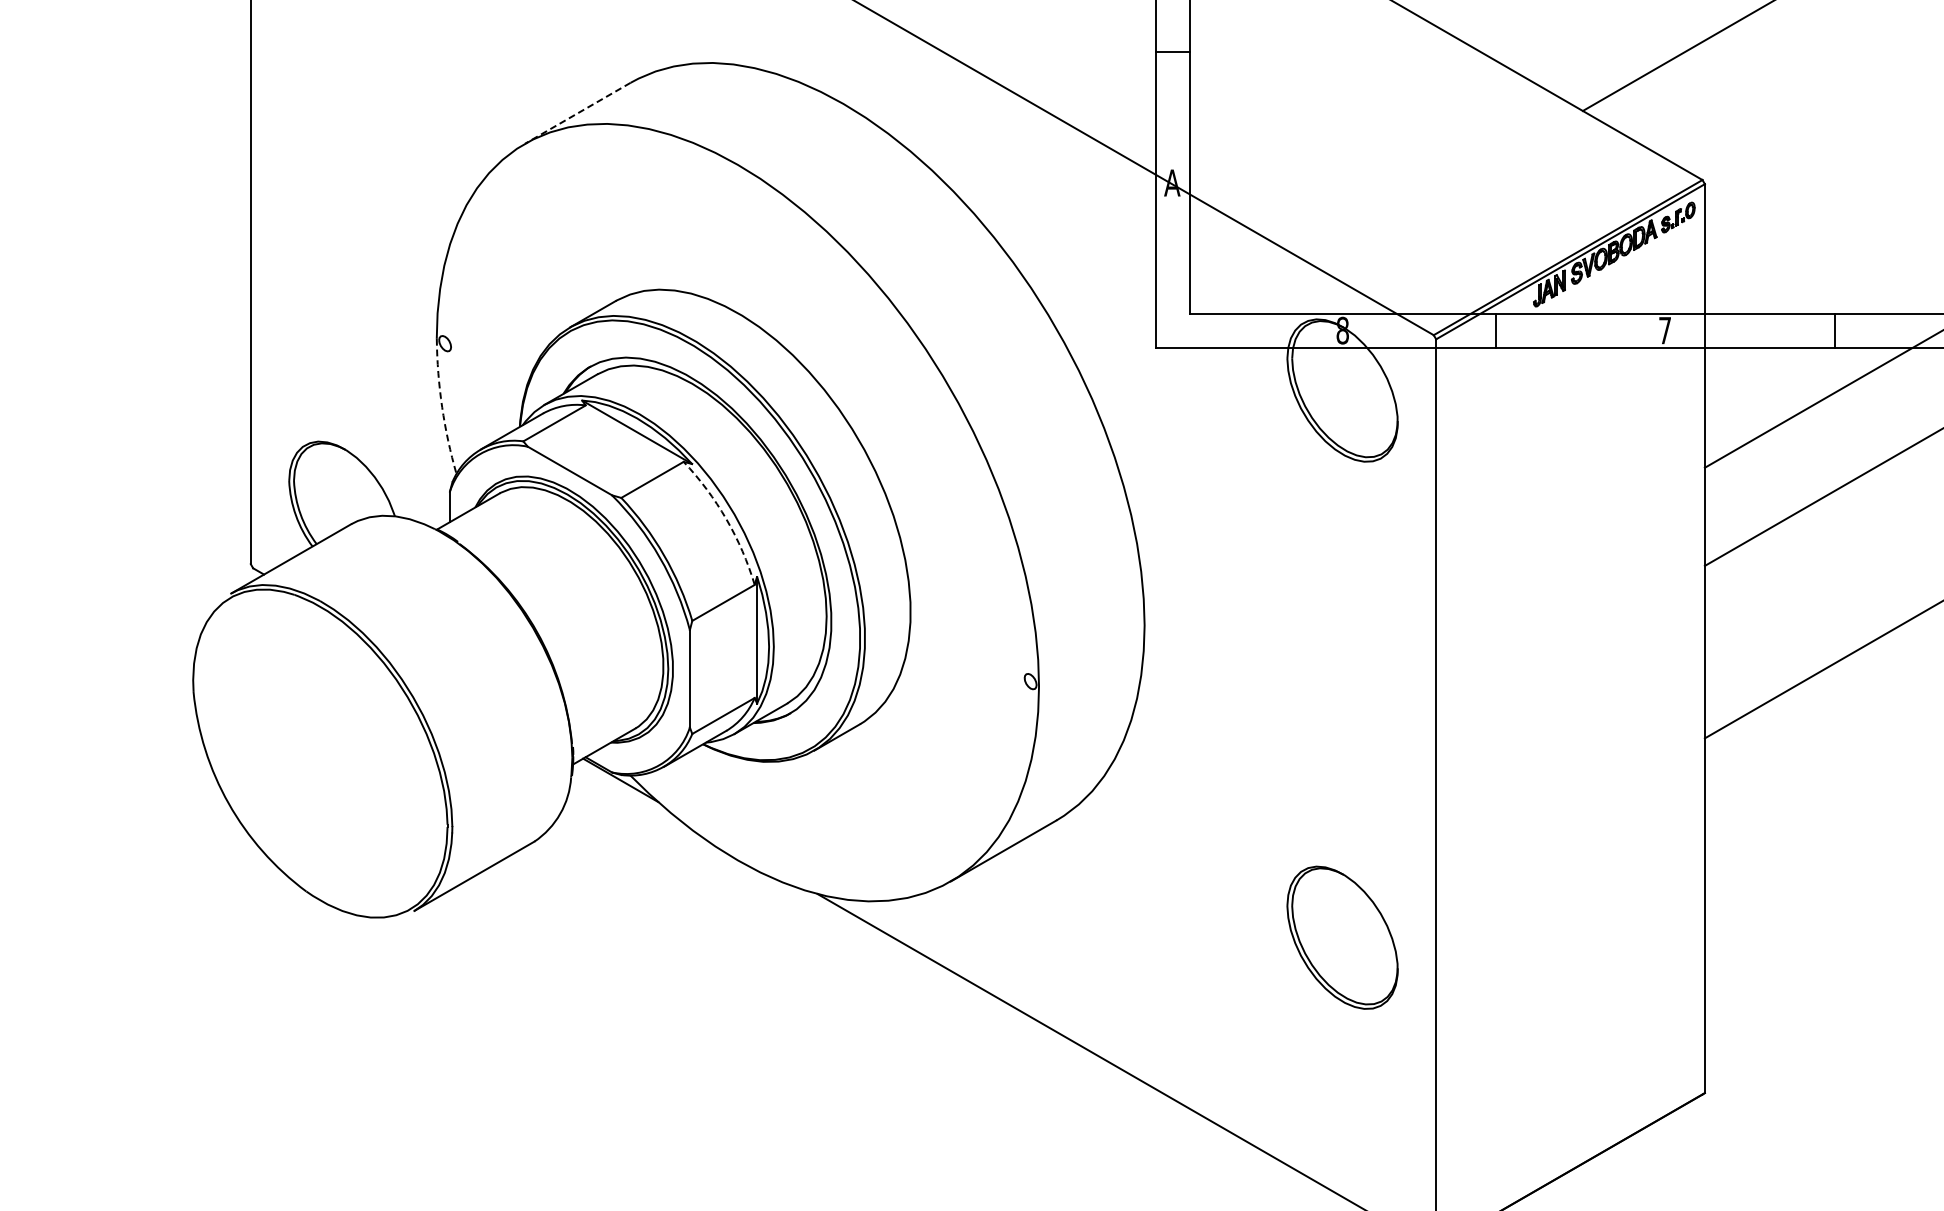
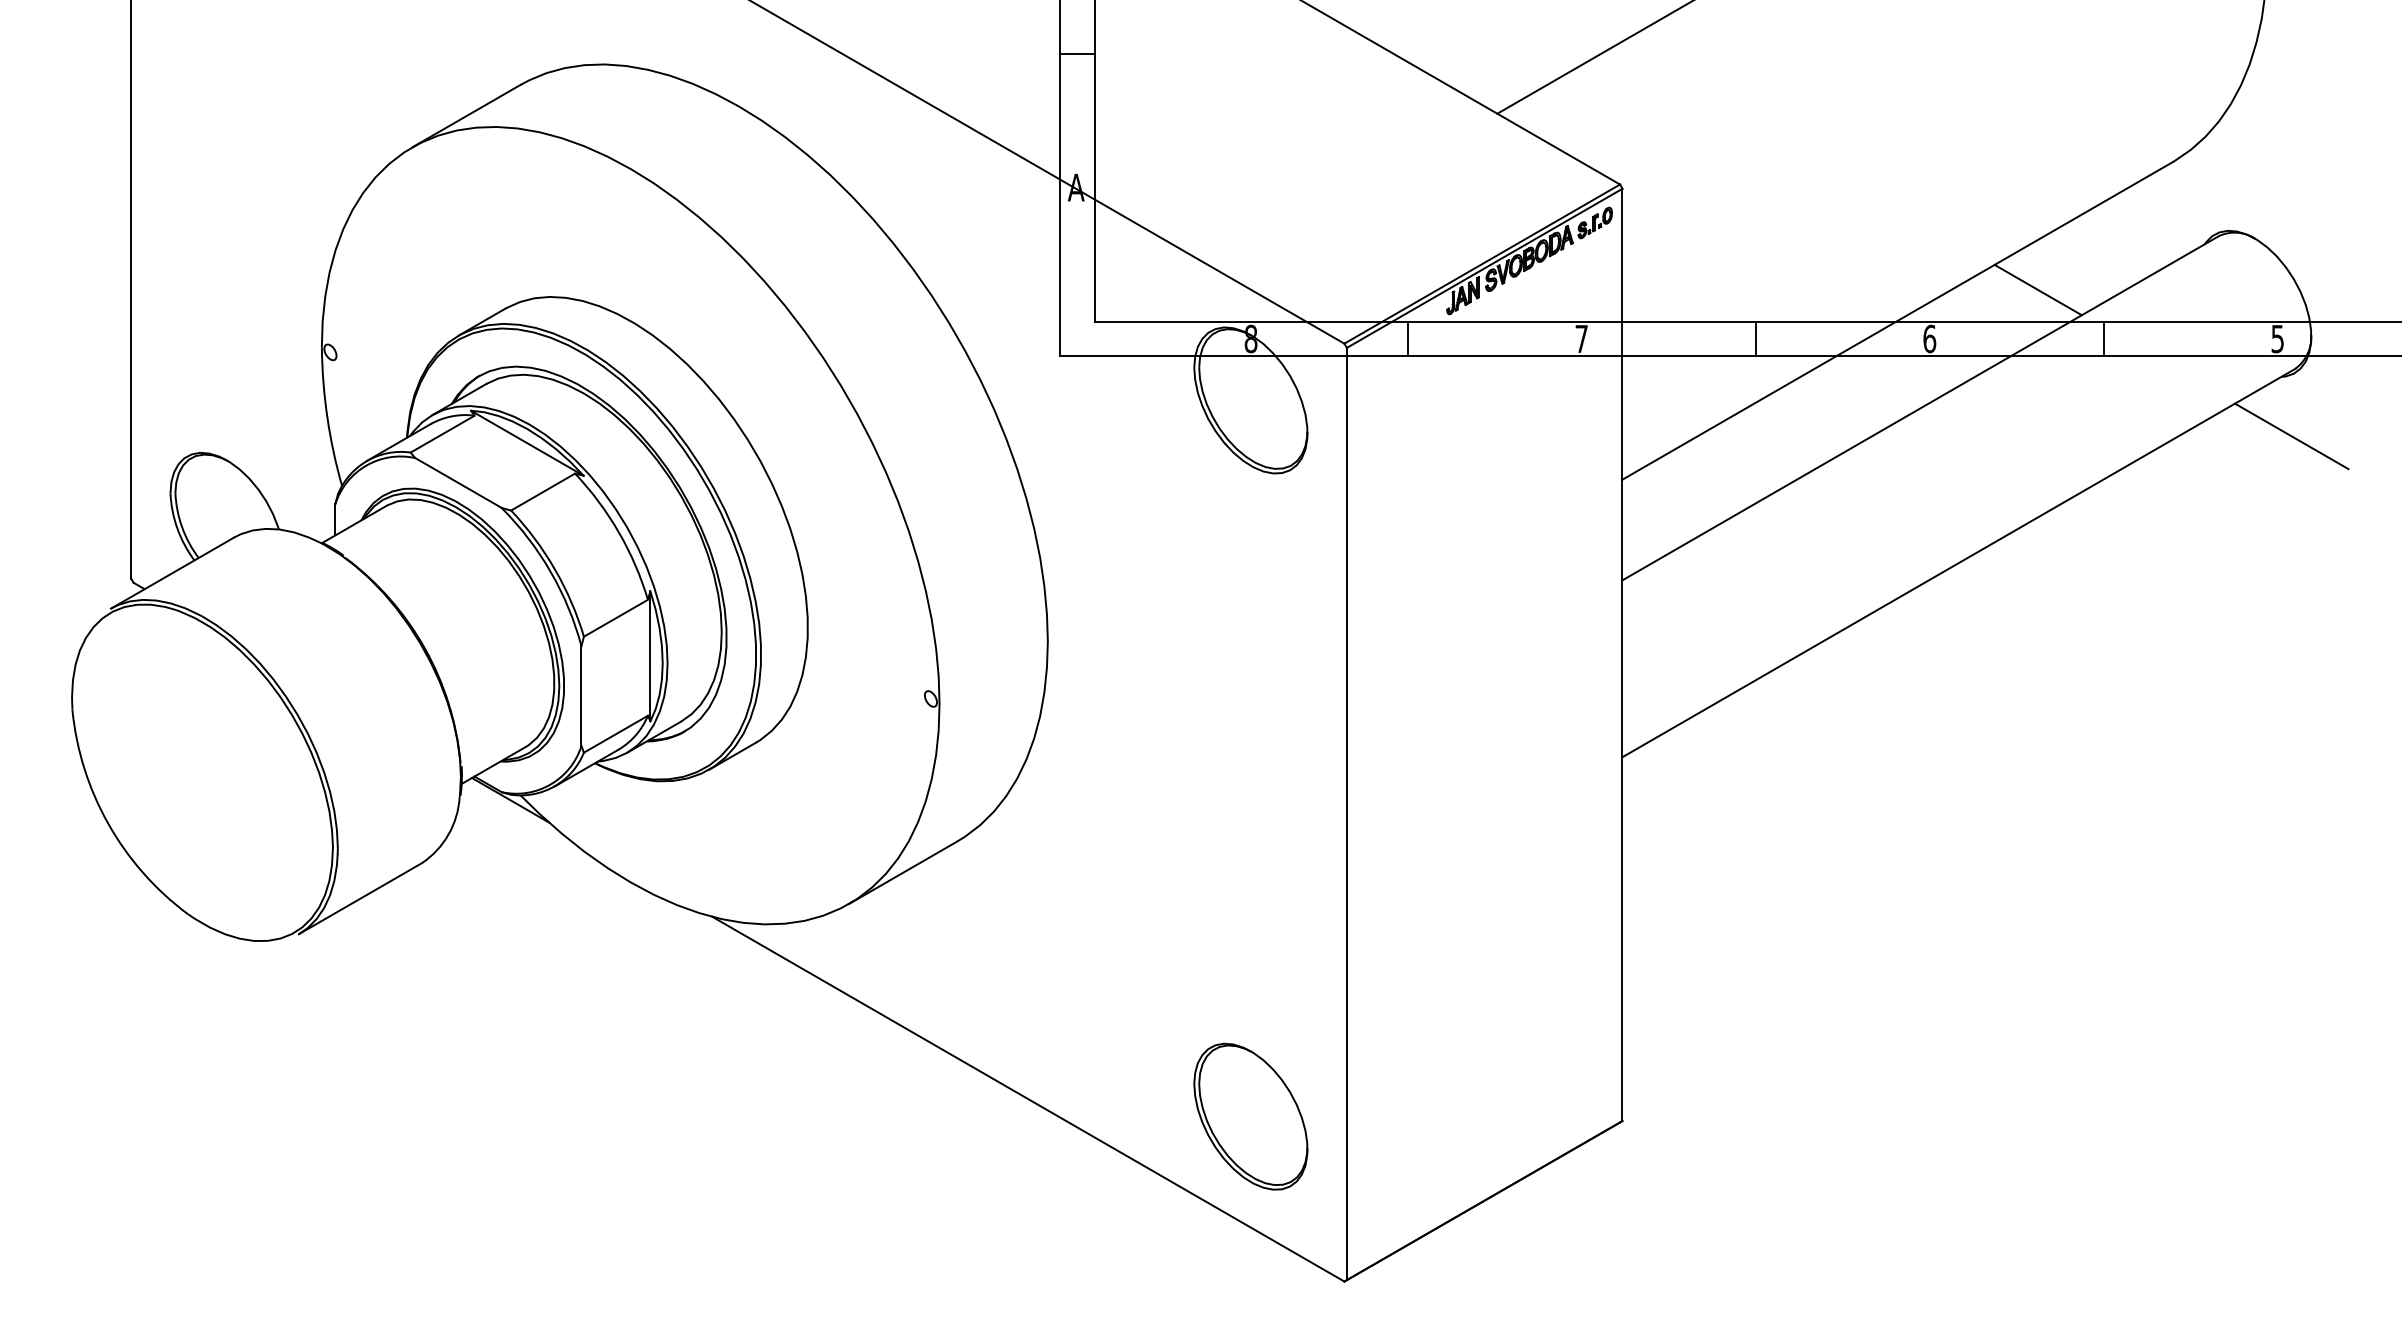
line: (577, 113) -> (466, 116), dashed -> solid
arc: (442, 407) -> (327, 417), dashed -> solid
arc: (726, 519) -> (618, 532), dashed -> solid
part: (1342, 937) -> (1250, 1116), moved

